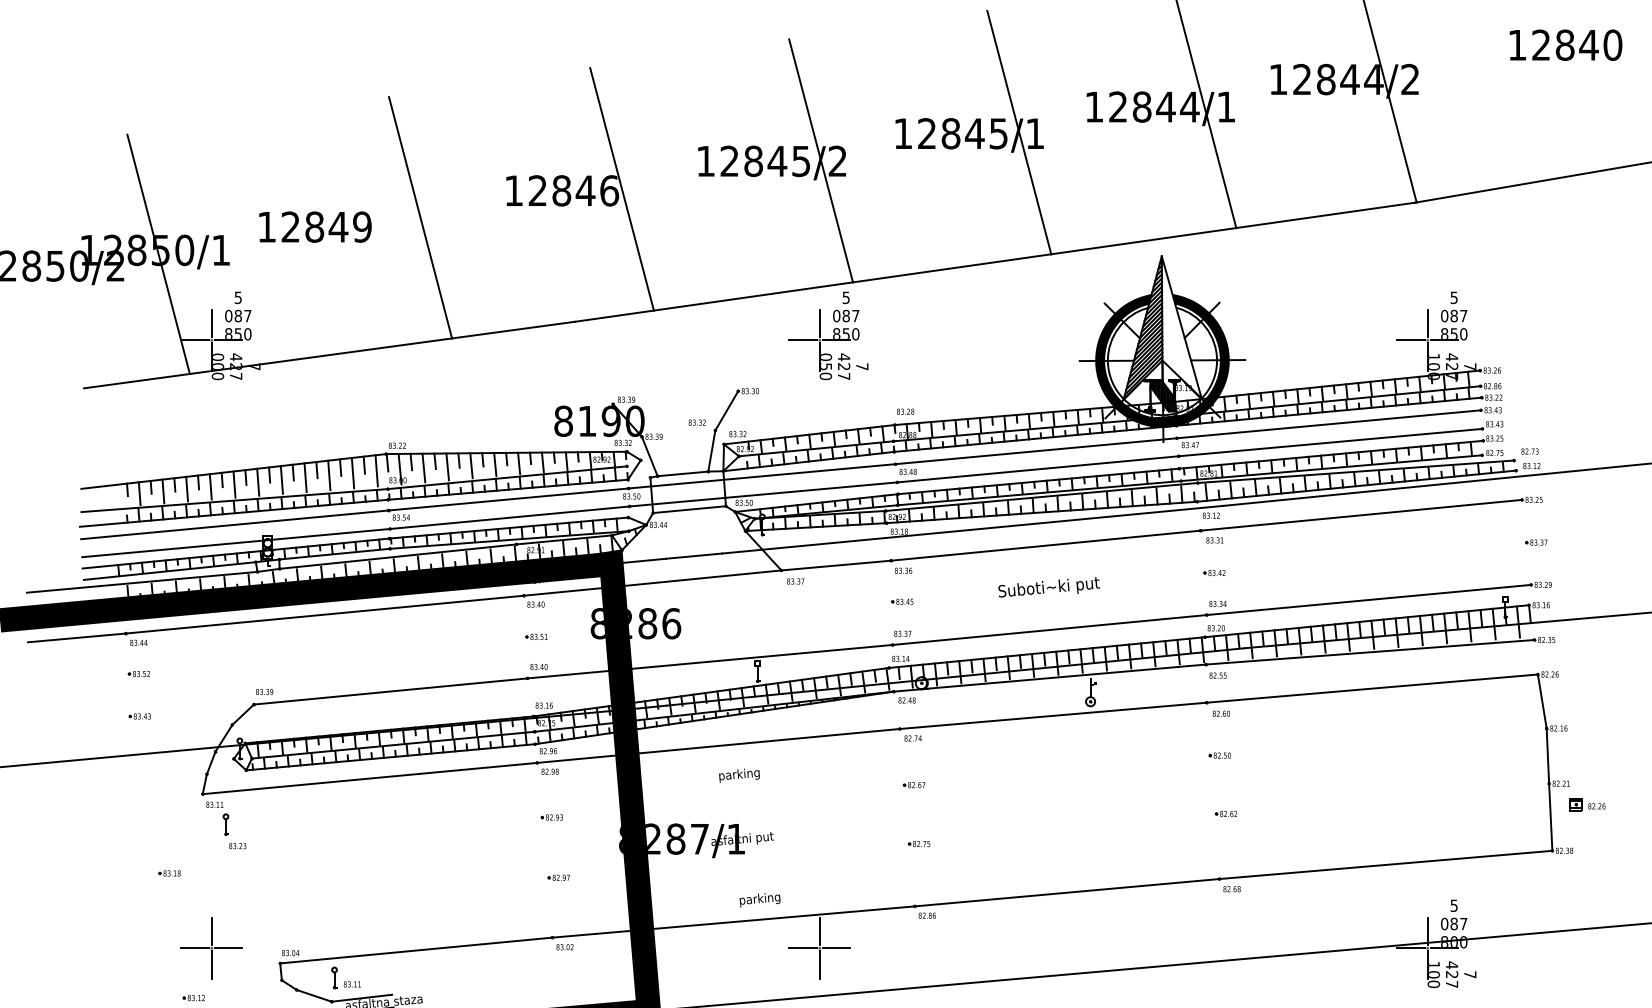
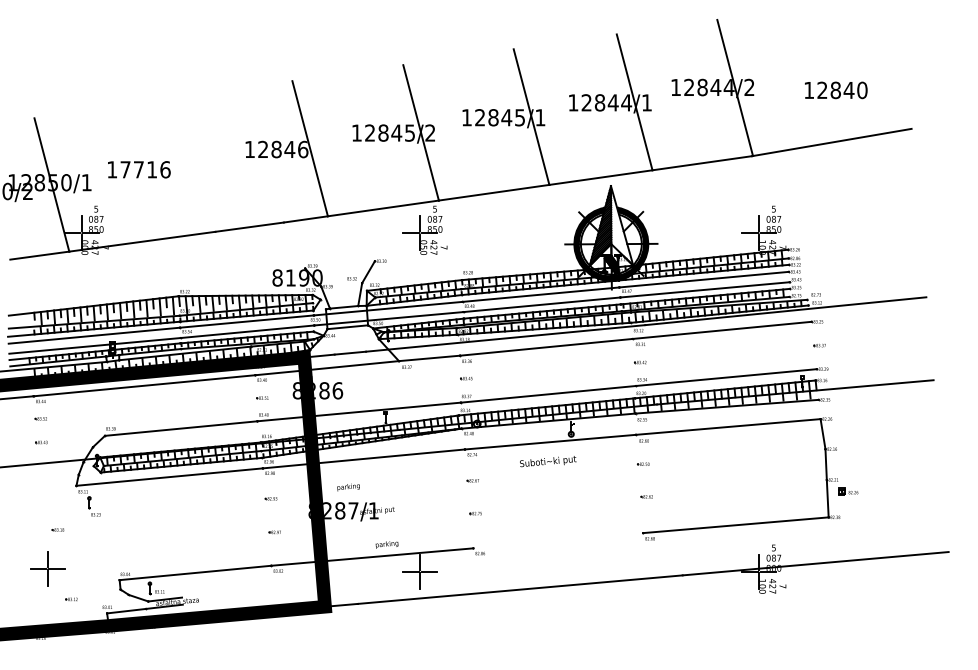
text: (1566, 45) -> (836, 90), moved
line: (419, 217) -> (197, 164), removed
text: (326, 226) -> (145, 169), 12849 -> 17716
text: (1049, 587) -> (548, 461), moved
text: (739, 775) -> (348, 487), moved
line: (1067, 892) -> (558, 540), removed
part: (211, 947) -> (47, 568), moved

